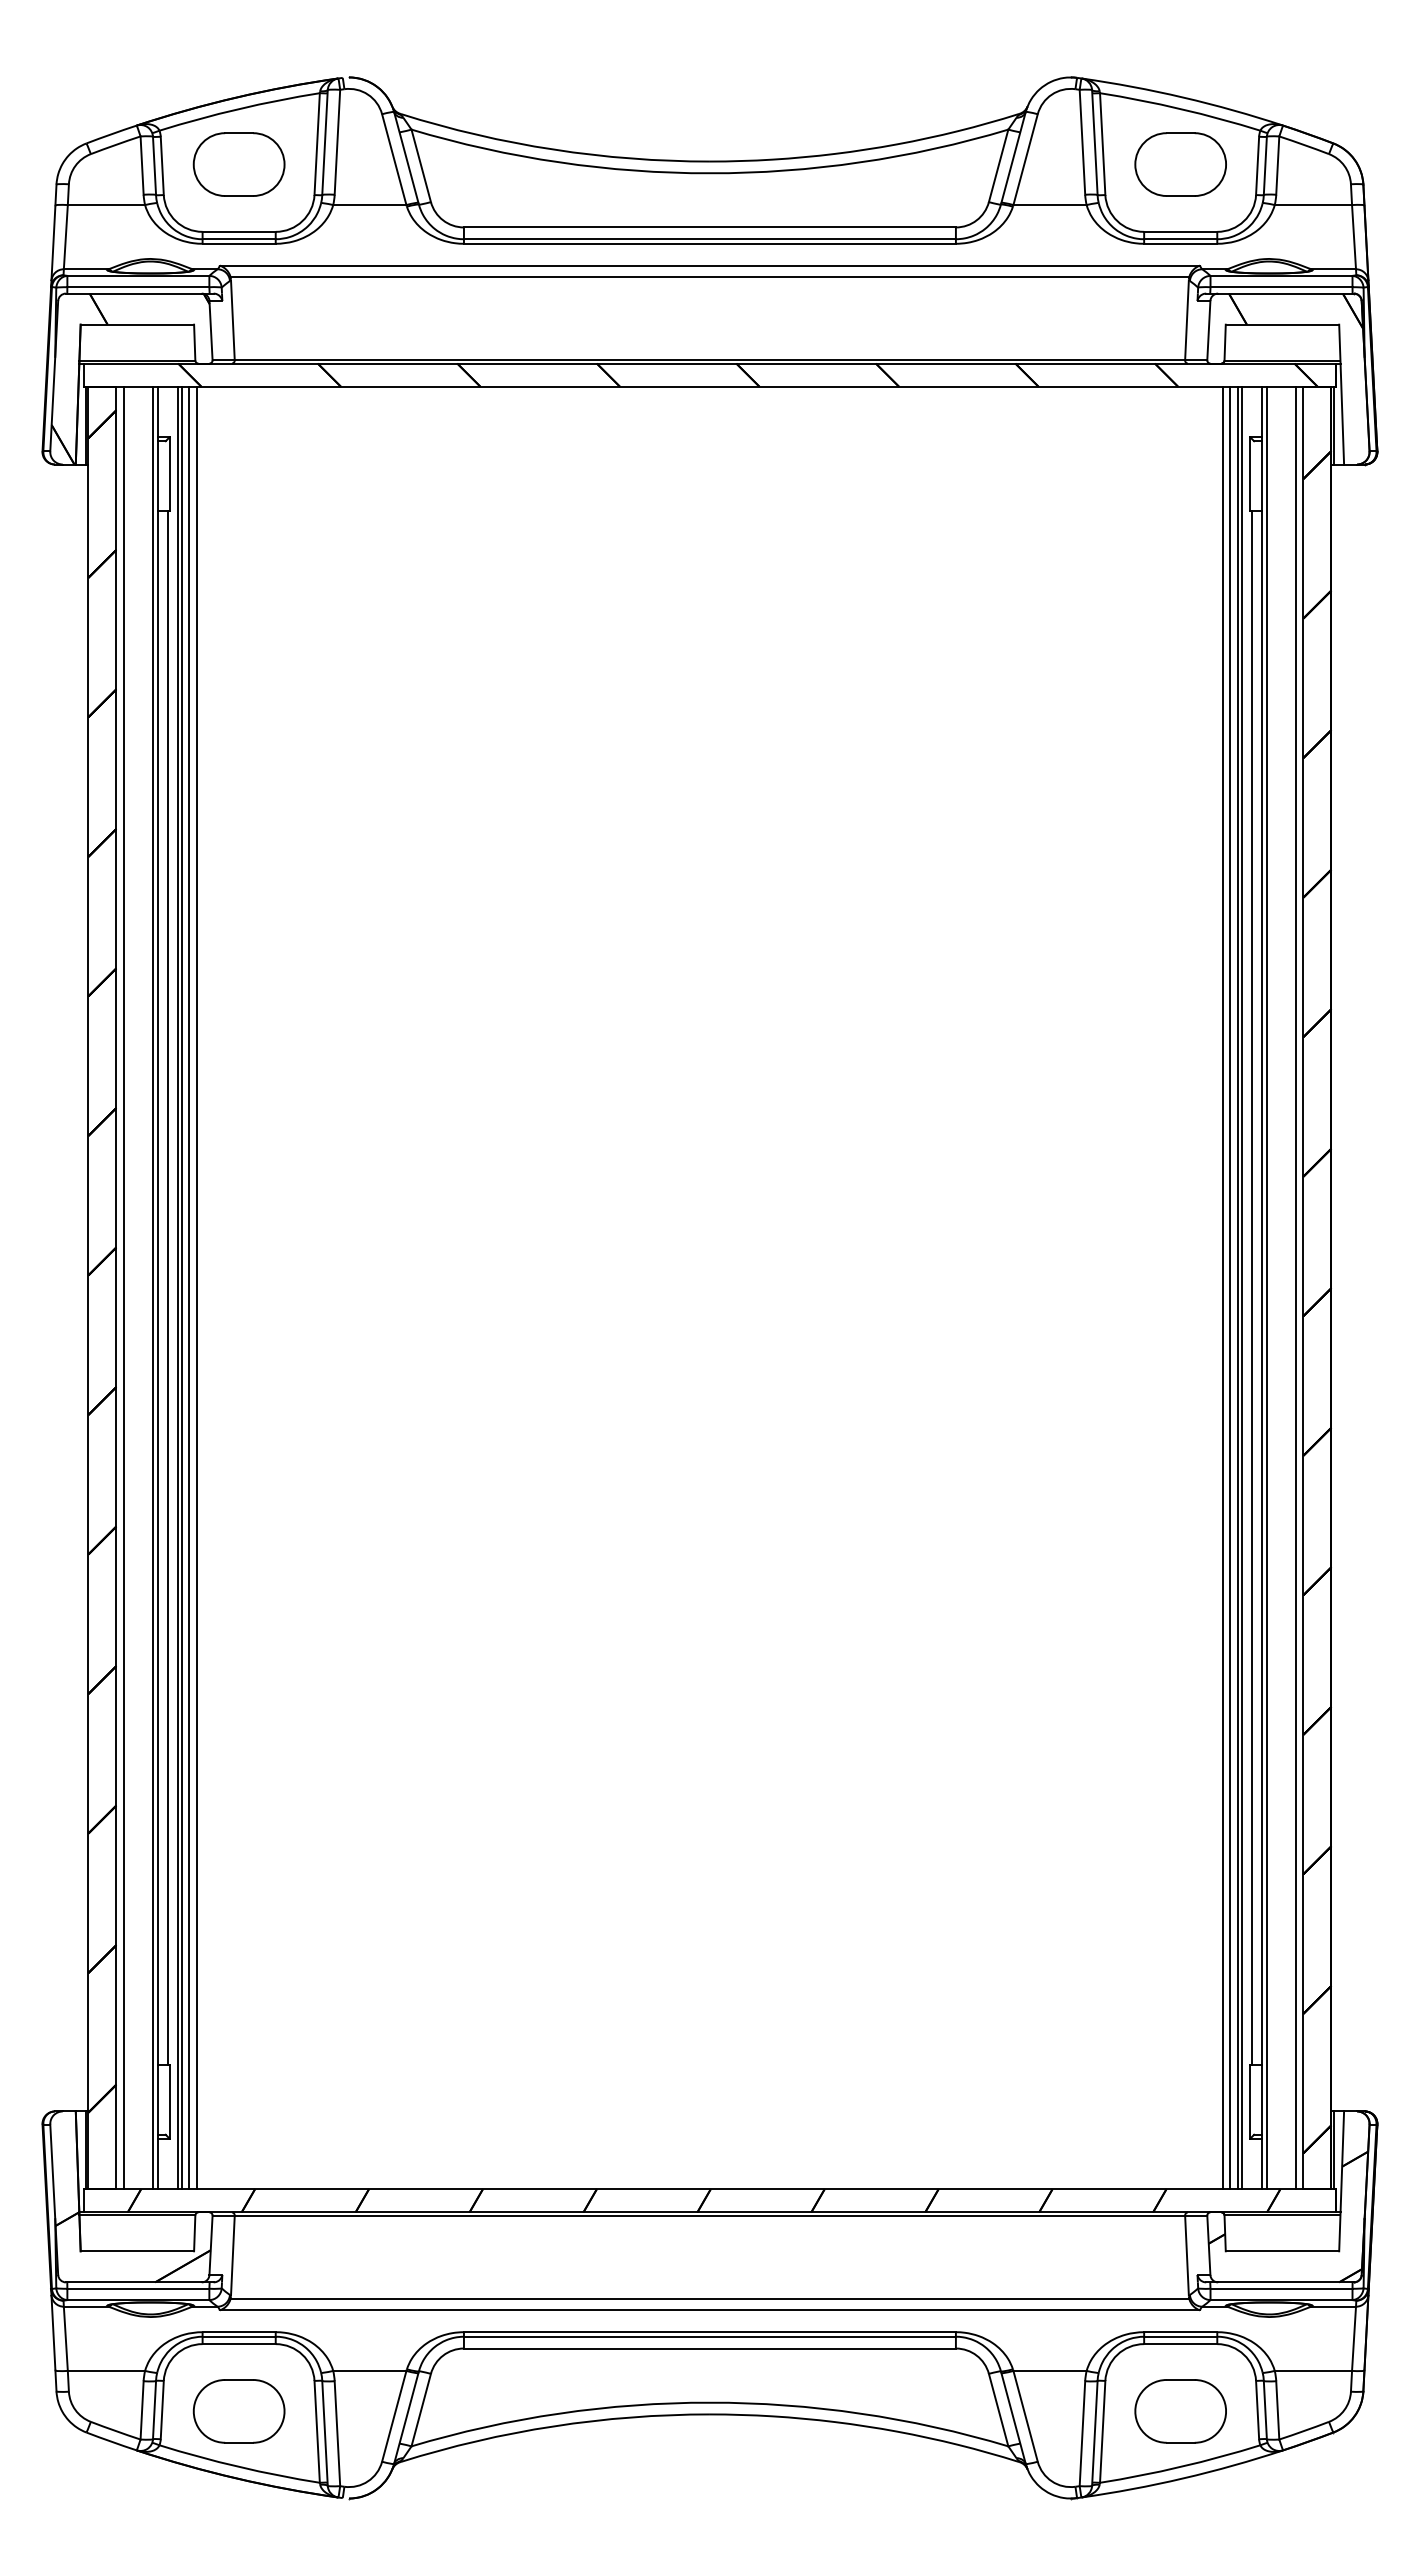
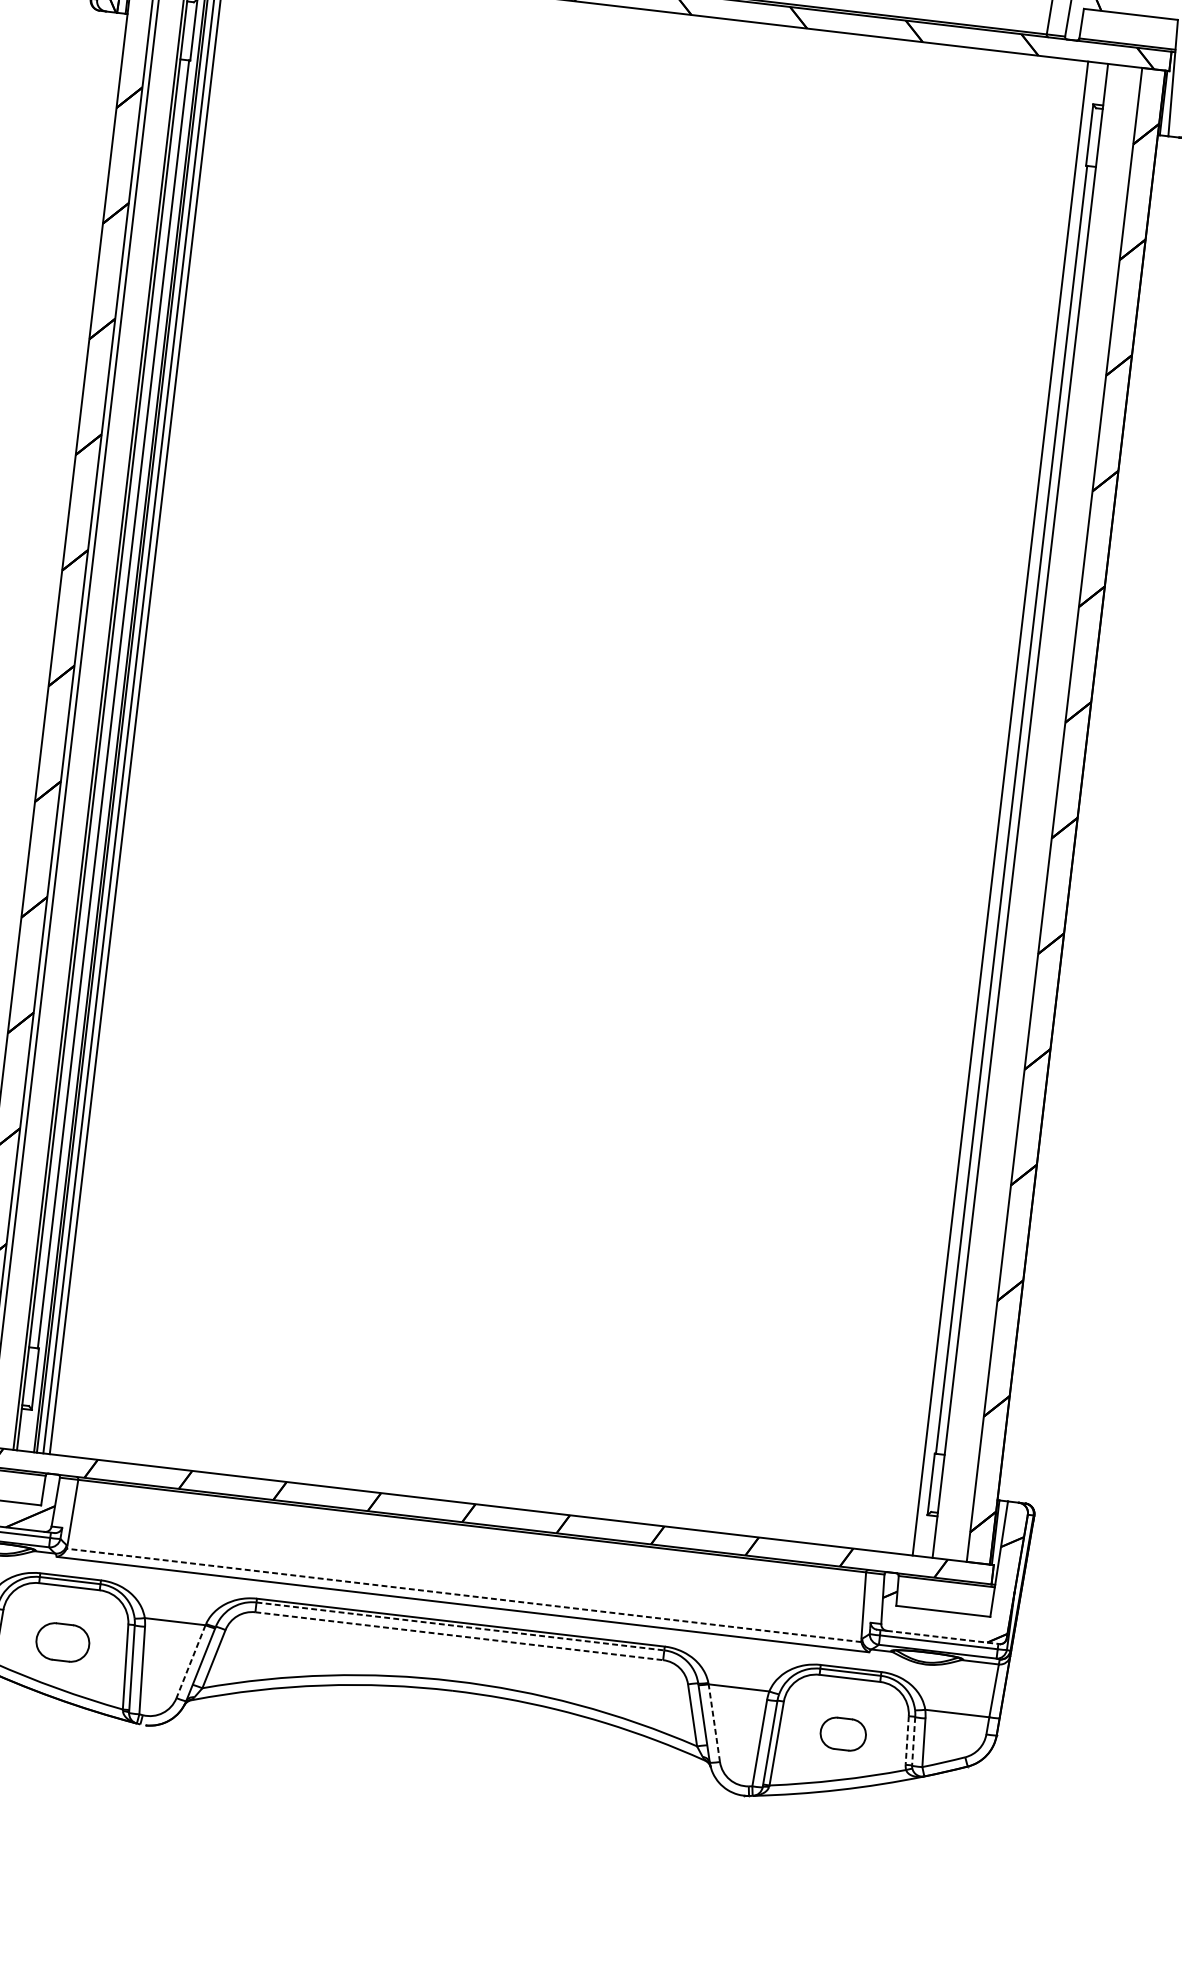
line: (1222, 1287) -> (987, 806), removed
line: (1230, 1287) -> (994, 807), removed
line: (1241, 1287) -> (1003, 808), removed
line: (1266, 1287) -> (1023, 810), removed
line: (1296, 1287) -> (1048, 813), removed
line: (1286, 2282) -> (943, 1637), solid -> dashed
line: (709, 2299) -> (463, 1595), solid -> dashed
line: (709, 2336) -> (460, 1626), solid -> dashed
line: (709, 2348) -> (458, 1636), solid -> dashed
line: (1257, 2410) -> (907, 1740), solid -> dashed
line: (1265, 2410) -> (913, 1741), solid -> dashed
part: (238, 2411) -> (62, 1642), size x0.7
part: (1180, 2411) -> (843, 1734), size x0.6
line: (1025, 2415) -> (714, 1722), solid -> dashed
line: (394, 2416) -> (191, 1661), solid -> dashed

